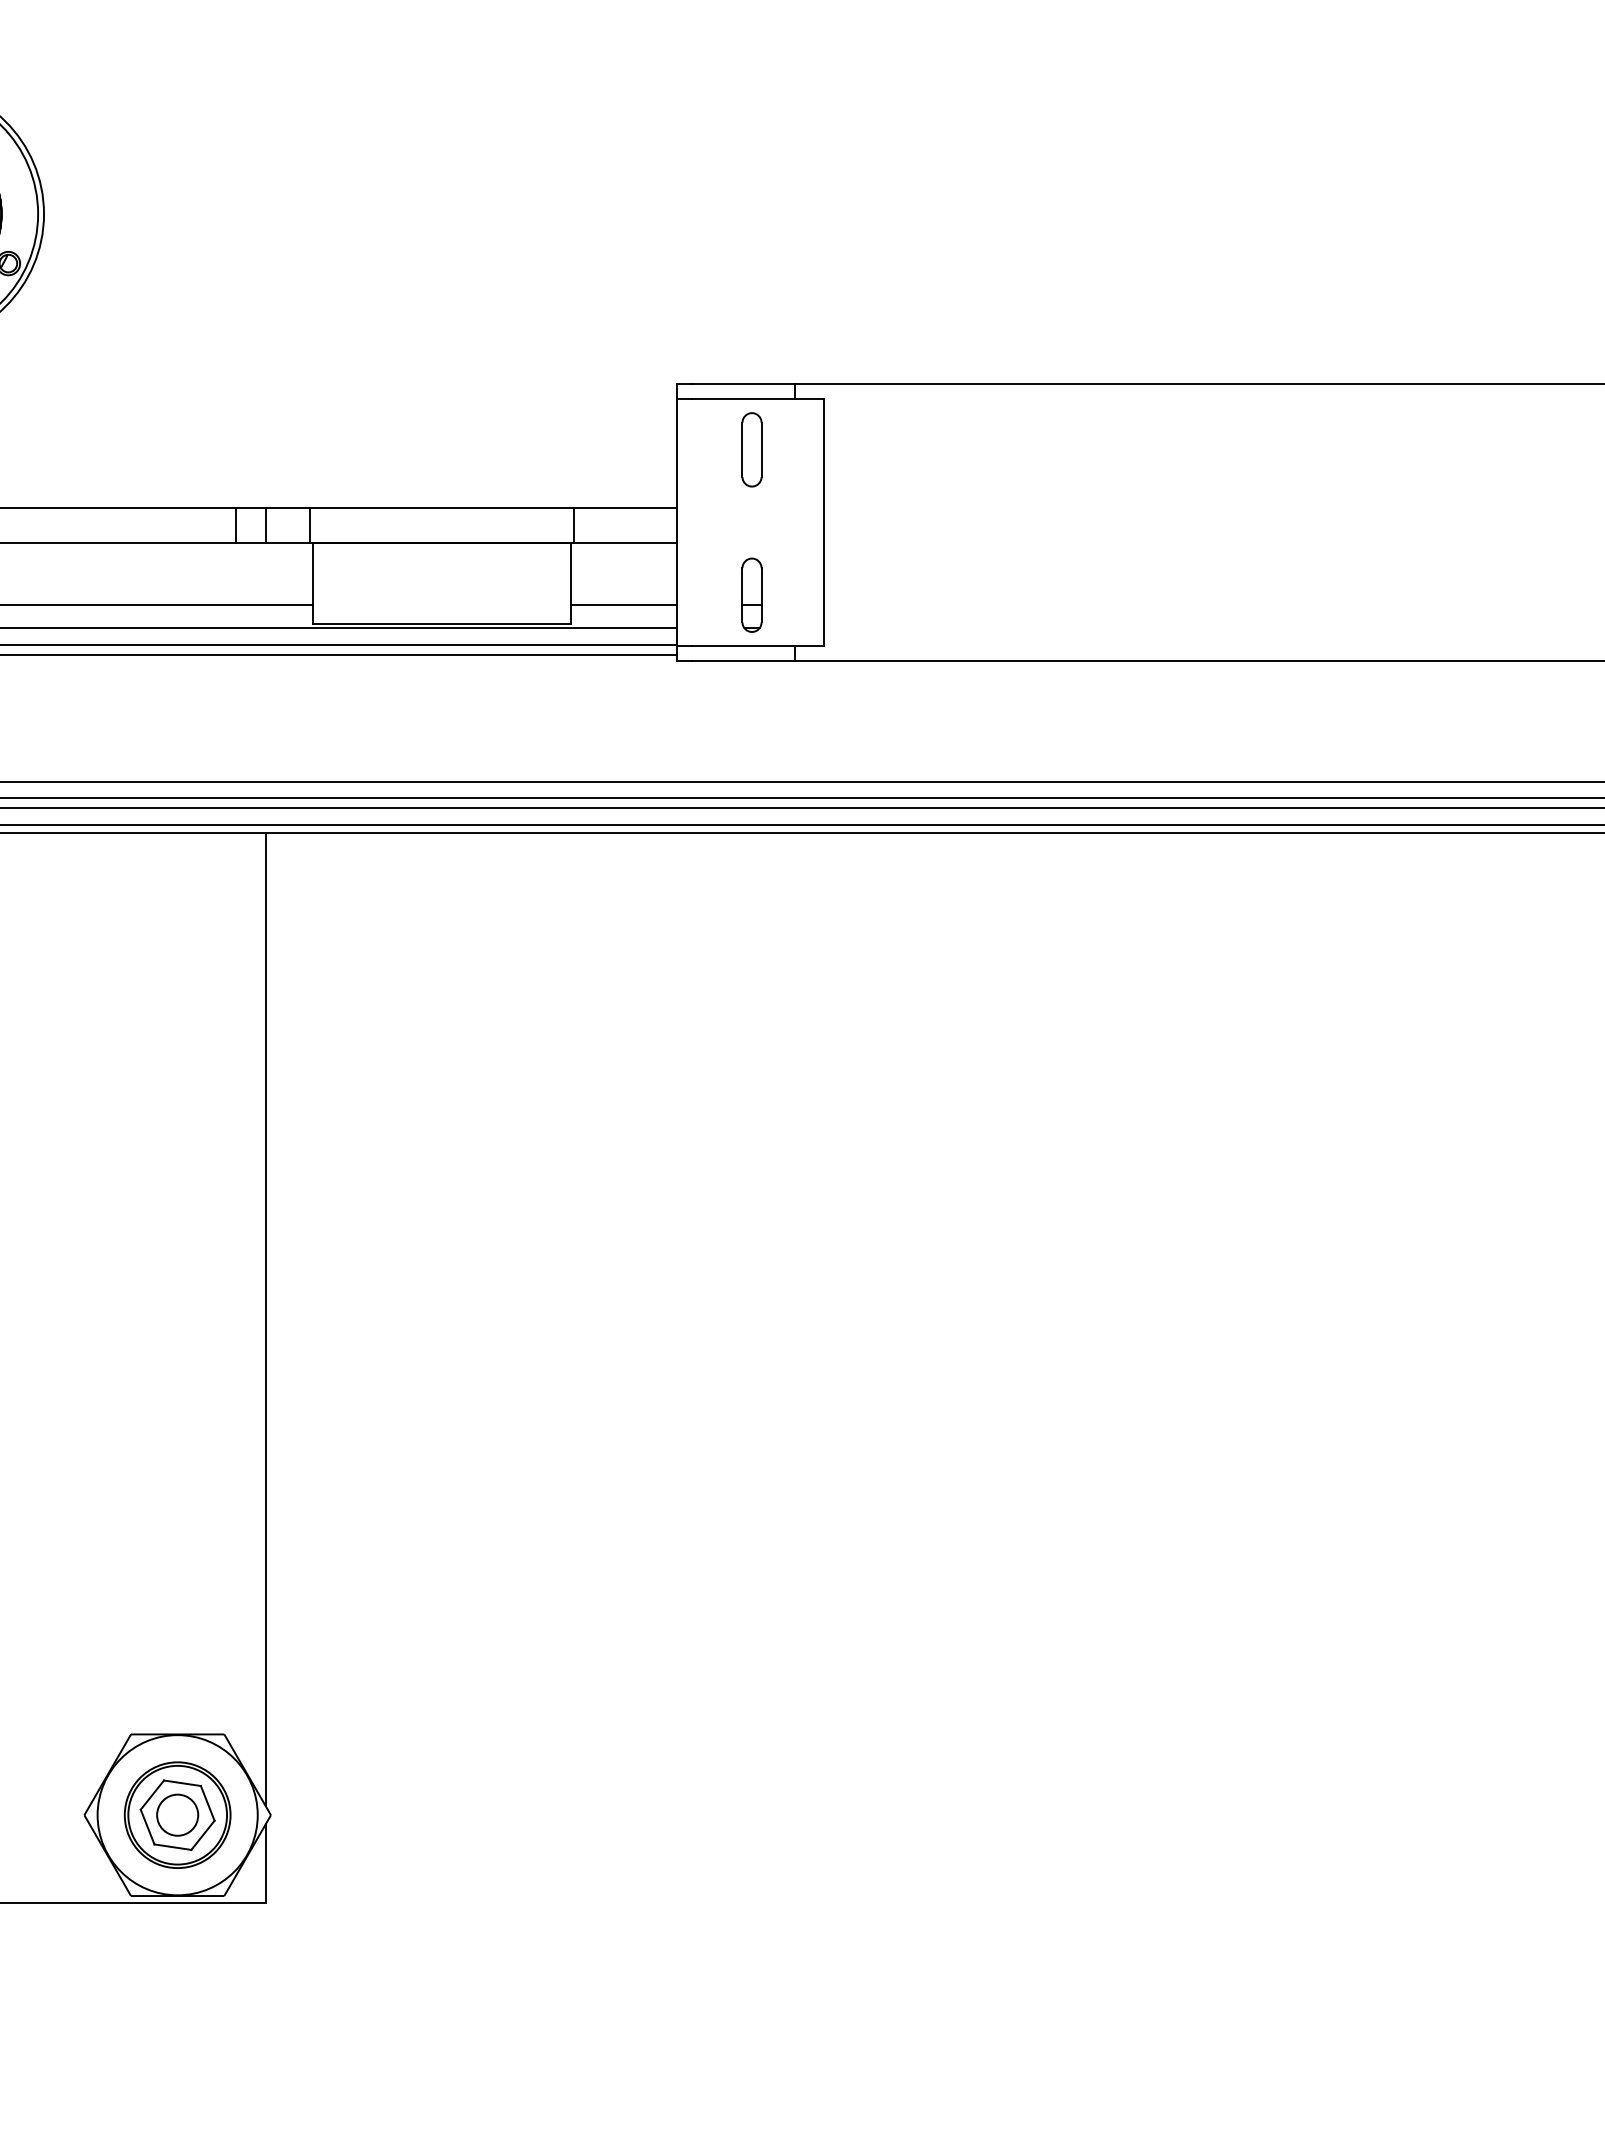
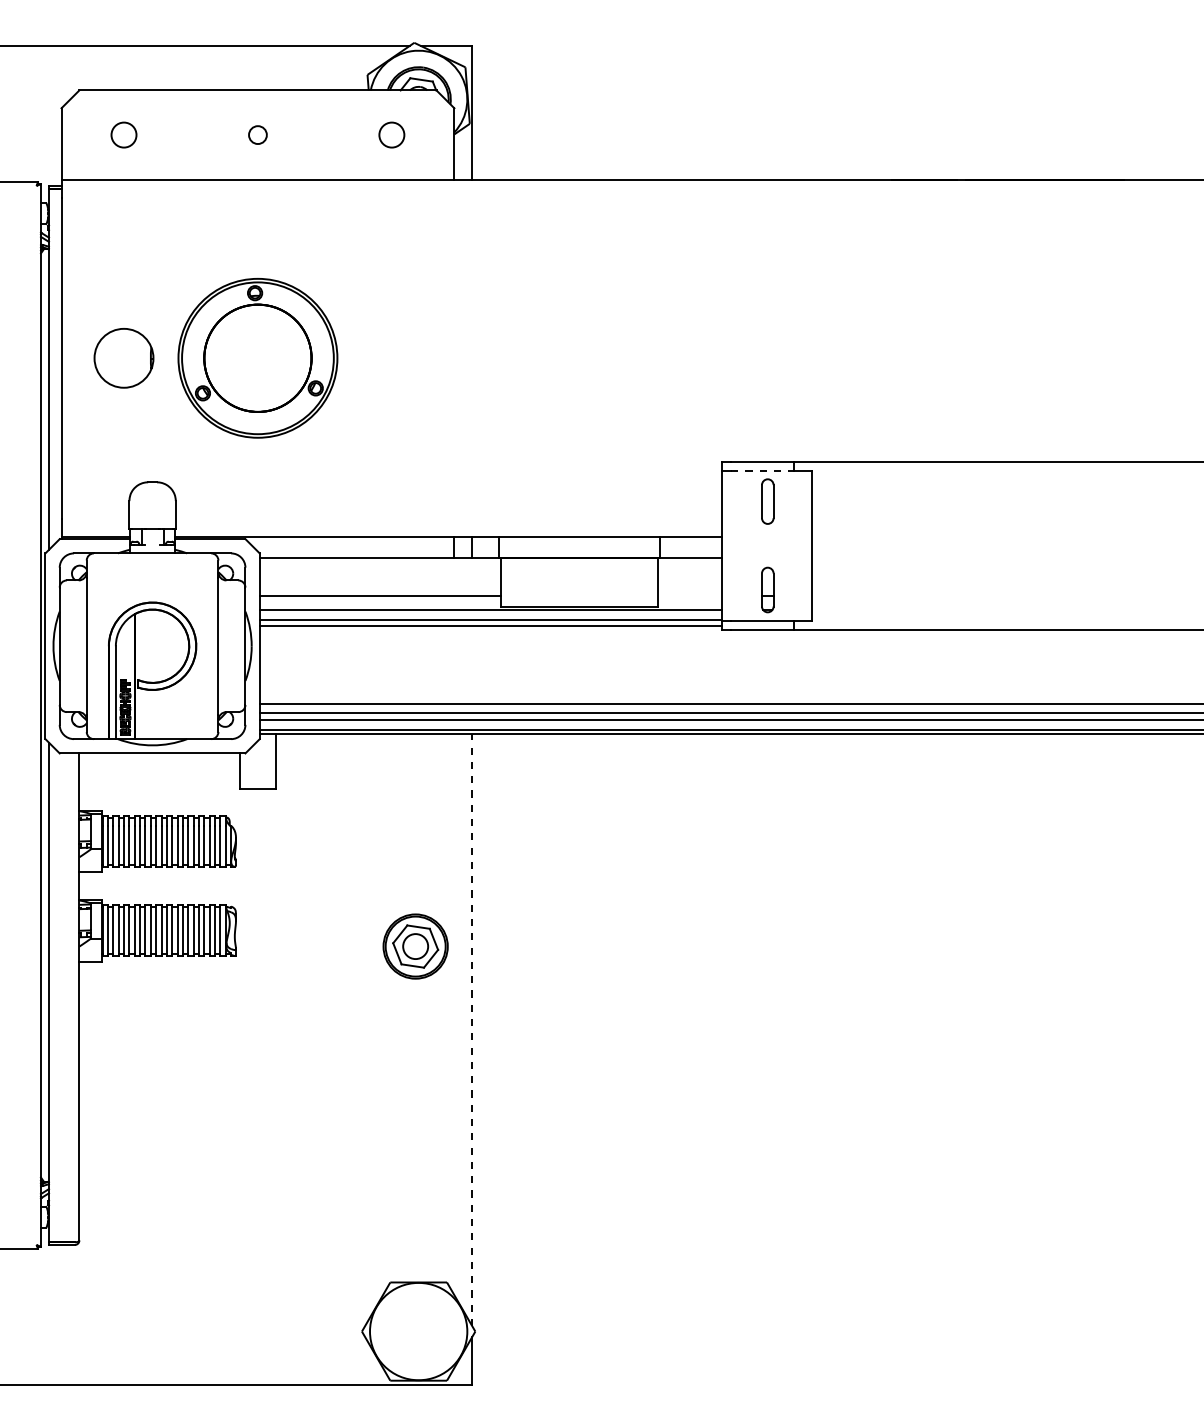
line: (743, 398) -> (762, 470), solid -> dashed
line: (623, 604) -> (689, 595), removed
line: (266, 1319) -> (472, 1030), solid -> dashed
part: (177, 1815) -> (415, 946), moved

